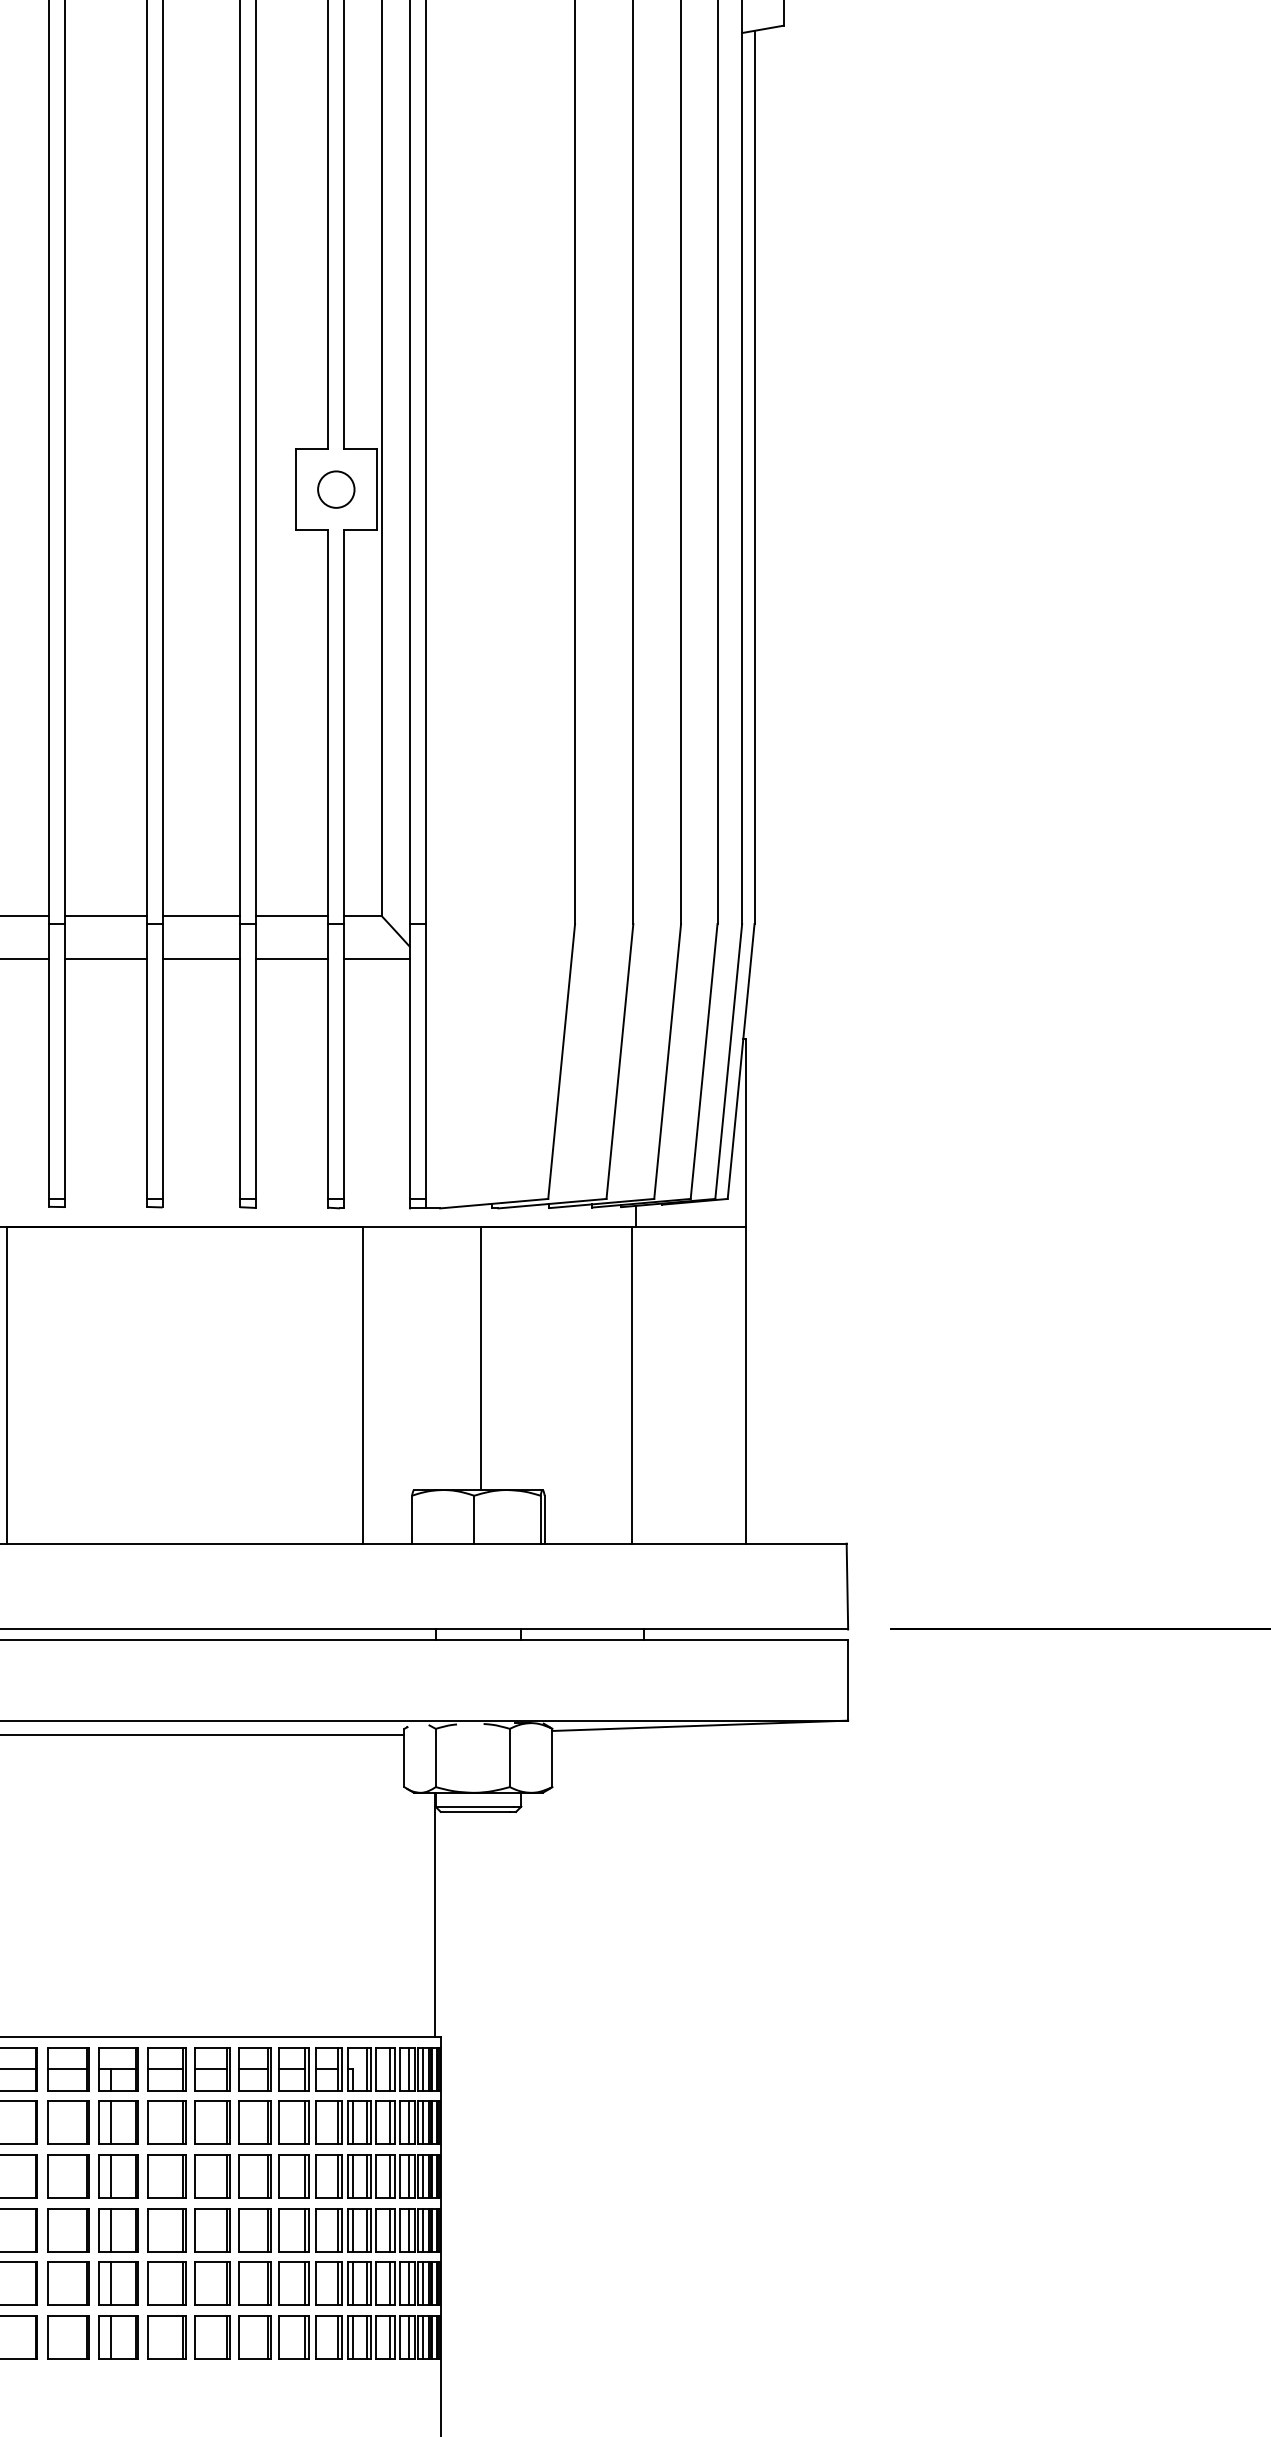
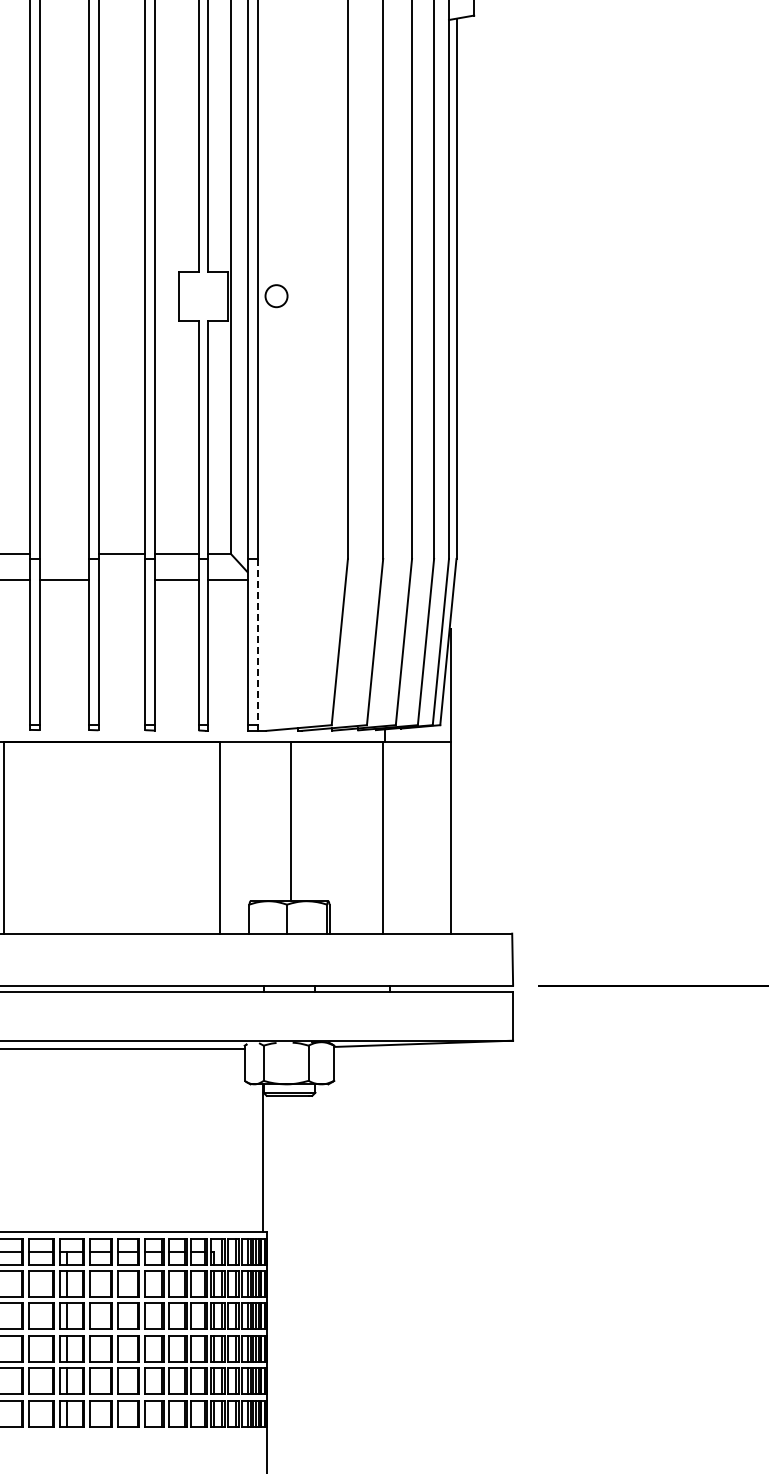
circle: (336, 490) -> (276, 296), moved
line: (104, 916) -> (63, 554), removed
line: (200, 959) -> (121, 580), removed
line: (425, 1062) -> (257, 642), solid -> dashed

